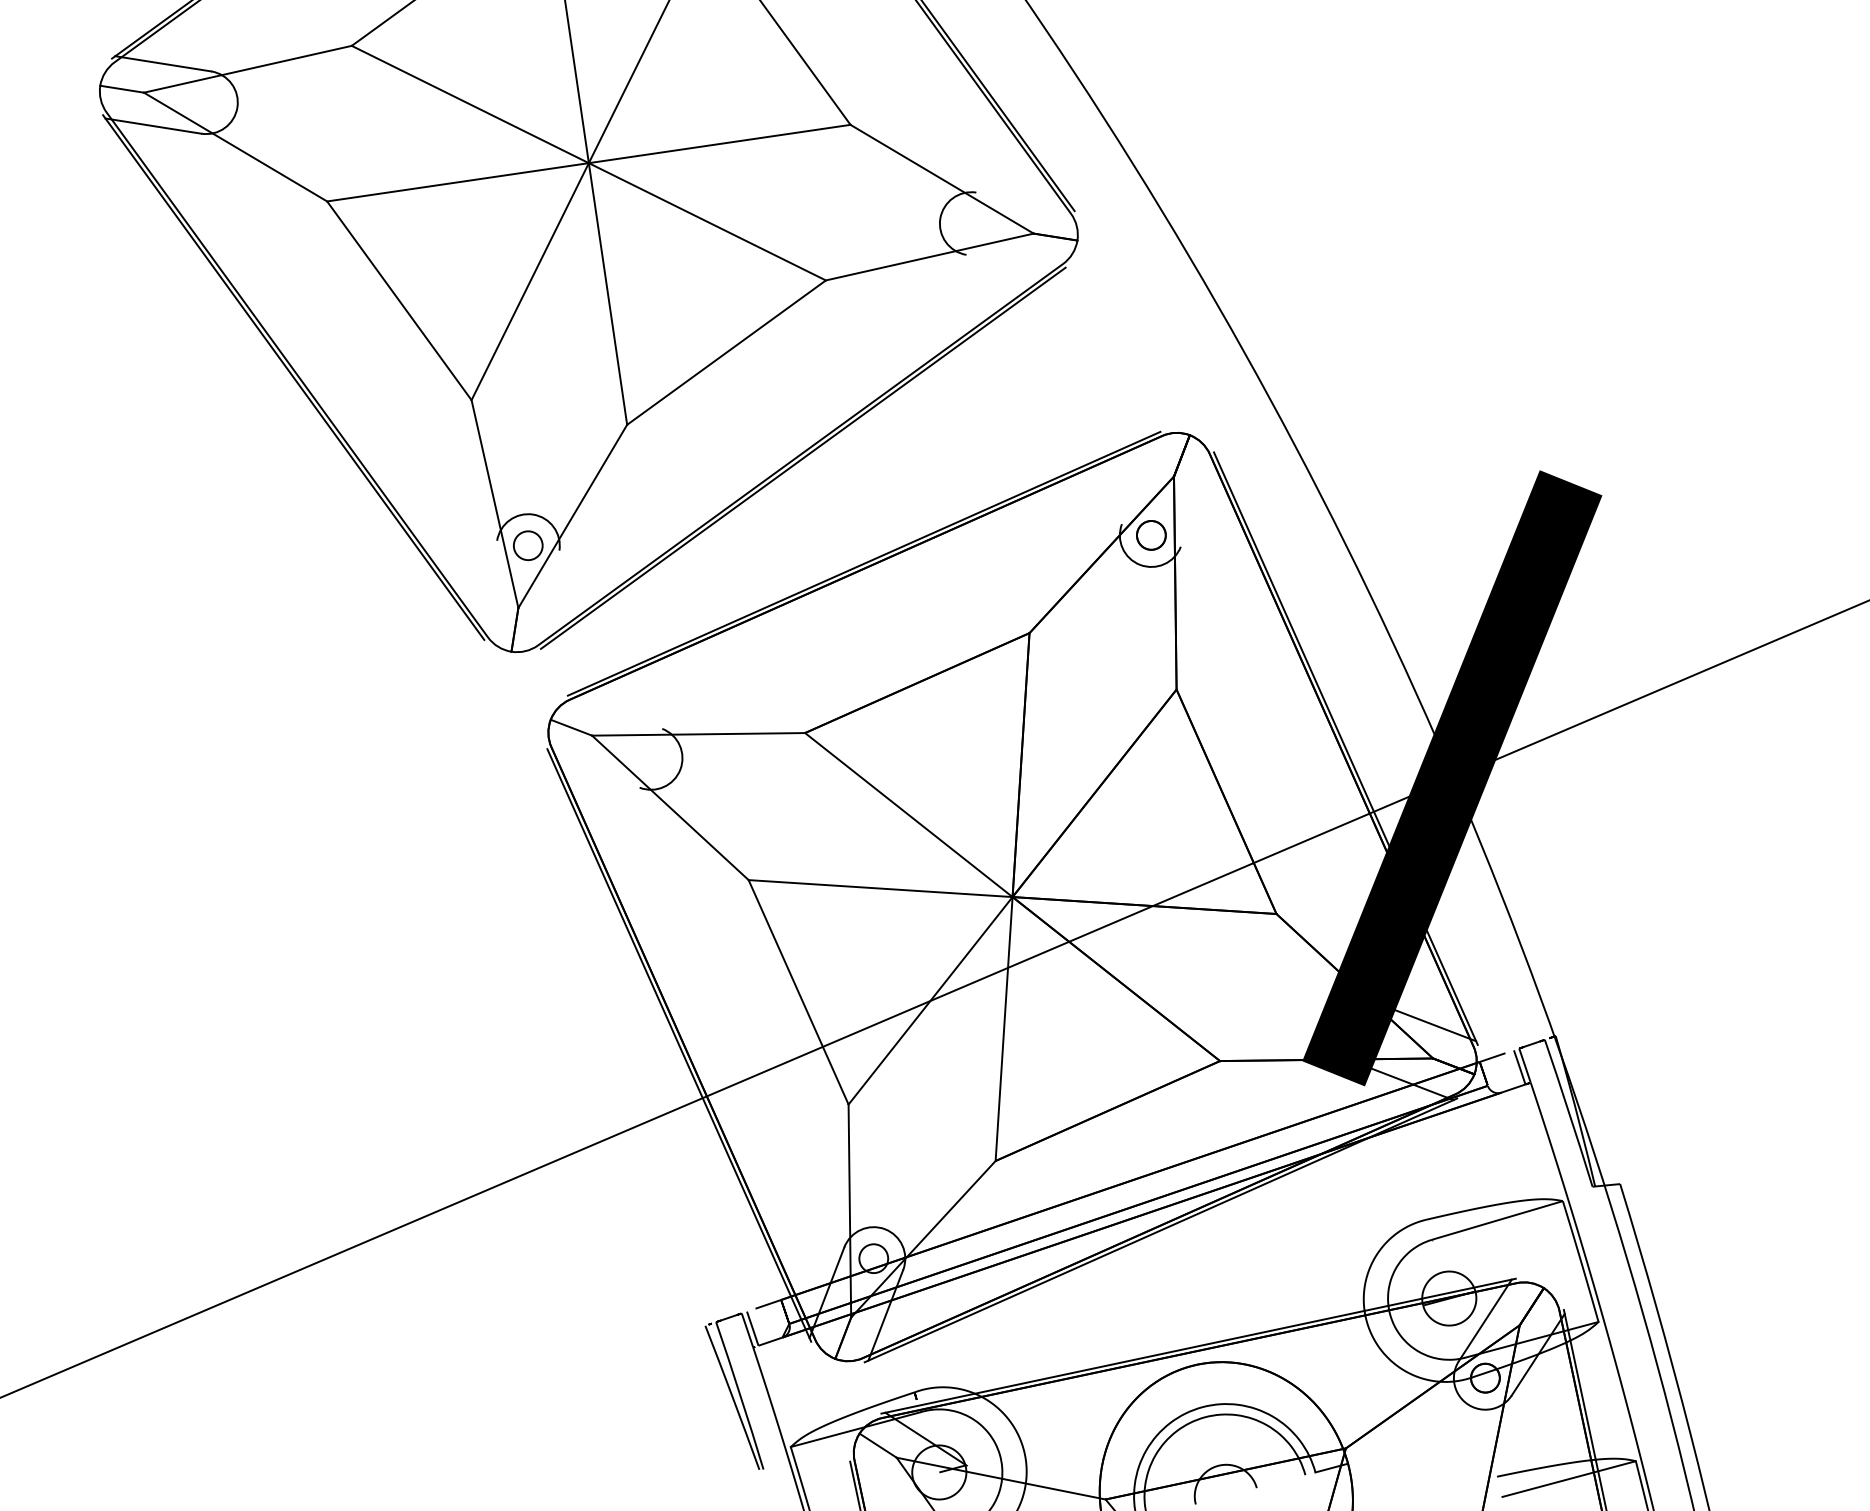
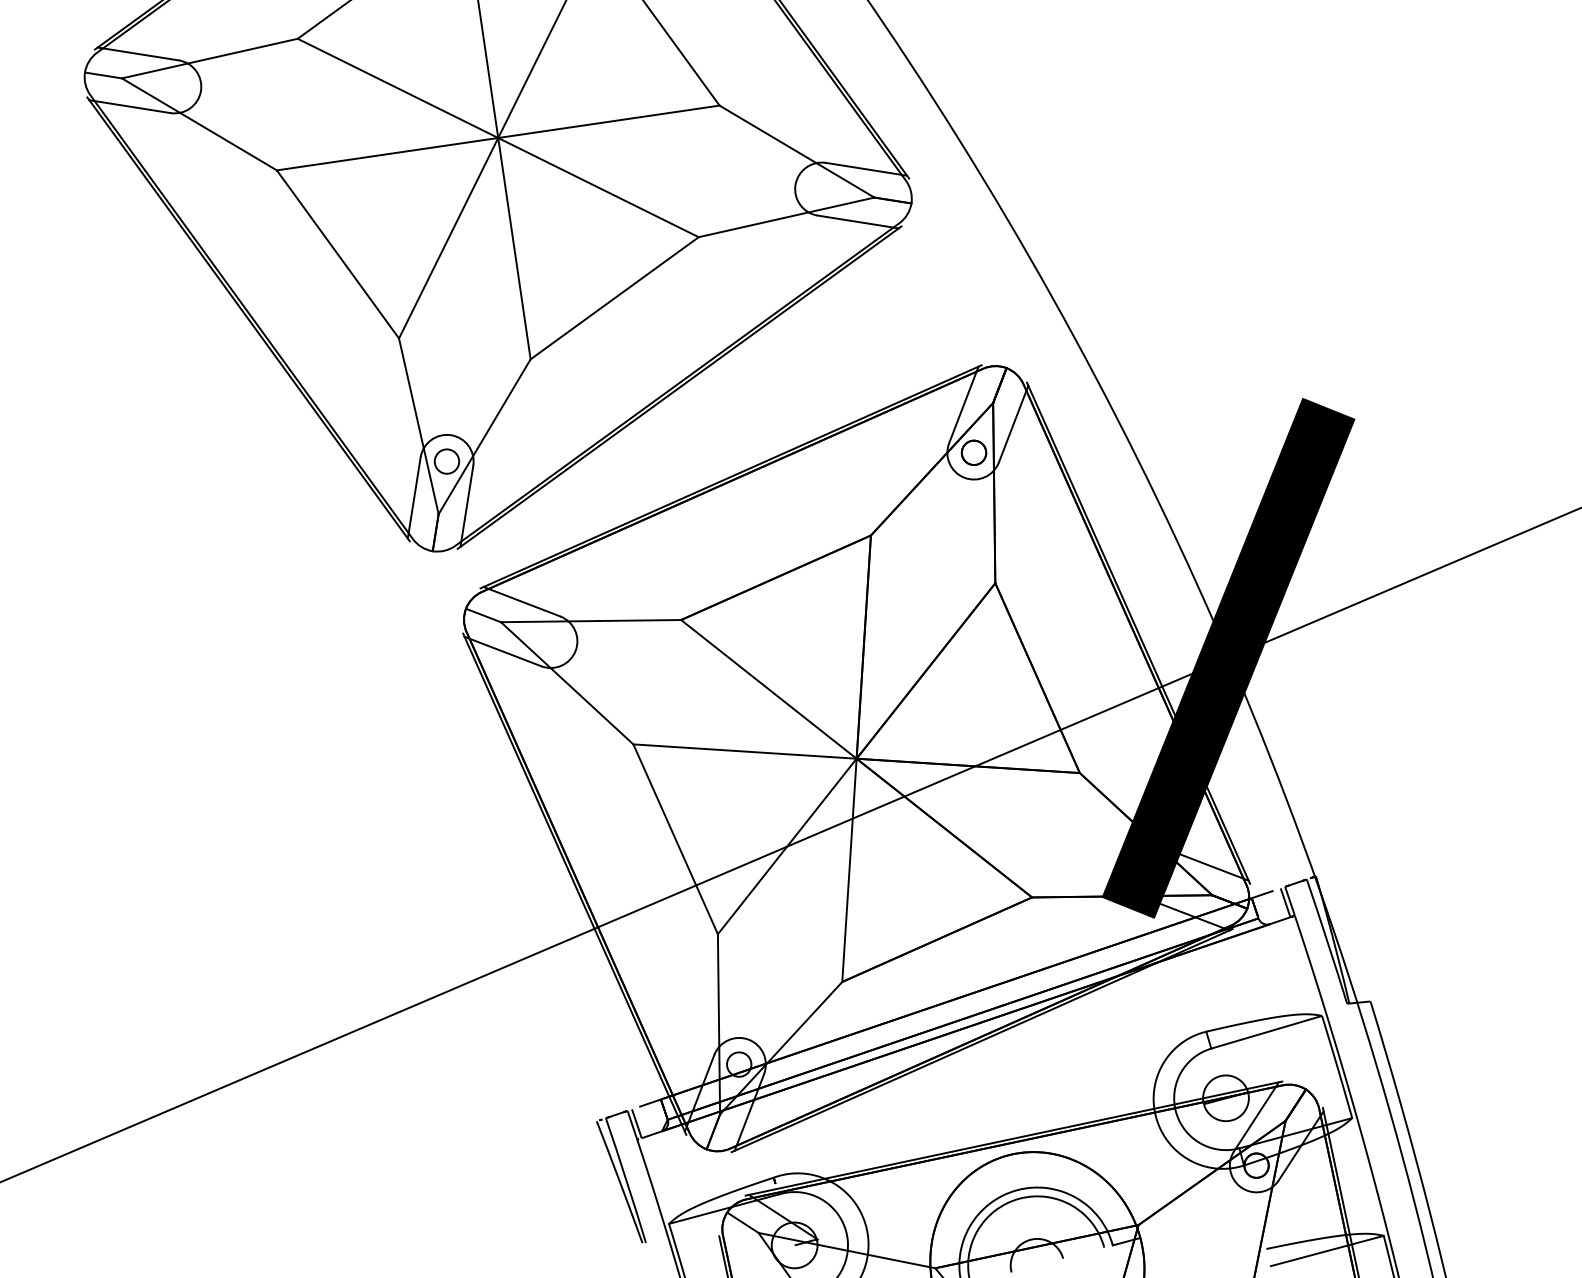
line: (1024, 199) -> (866, 168), added
line: (1014, 262) -> (858, 222), added
line: (1138, 478) -> (963, 404), added
line: (1197, 501) -> (1013, 424), added
line: (489, 588) -> (414, 497), added
line: (551, 598) -> (466, 506), added
line: (616, 711) -> (521, 601), added
line: (594, 769) -> (503, 650), added

